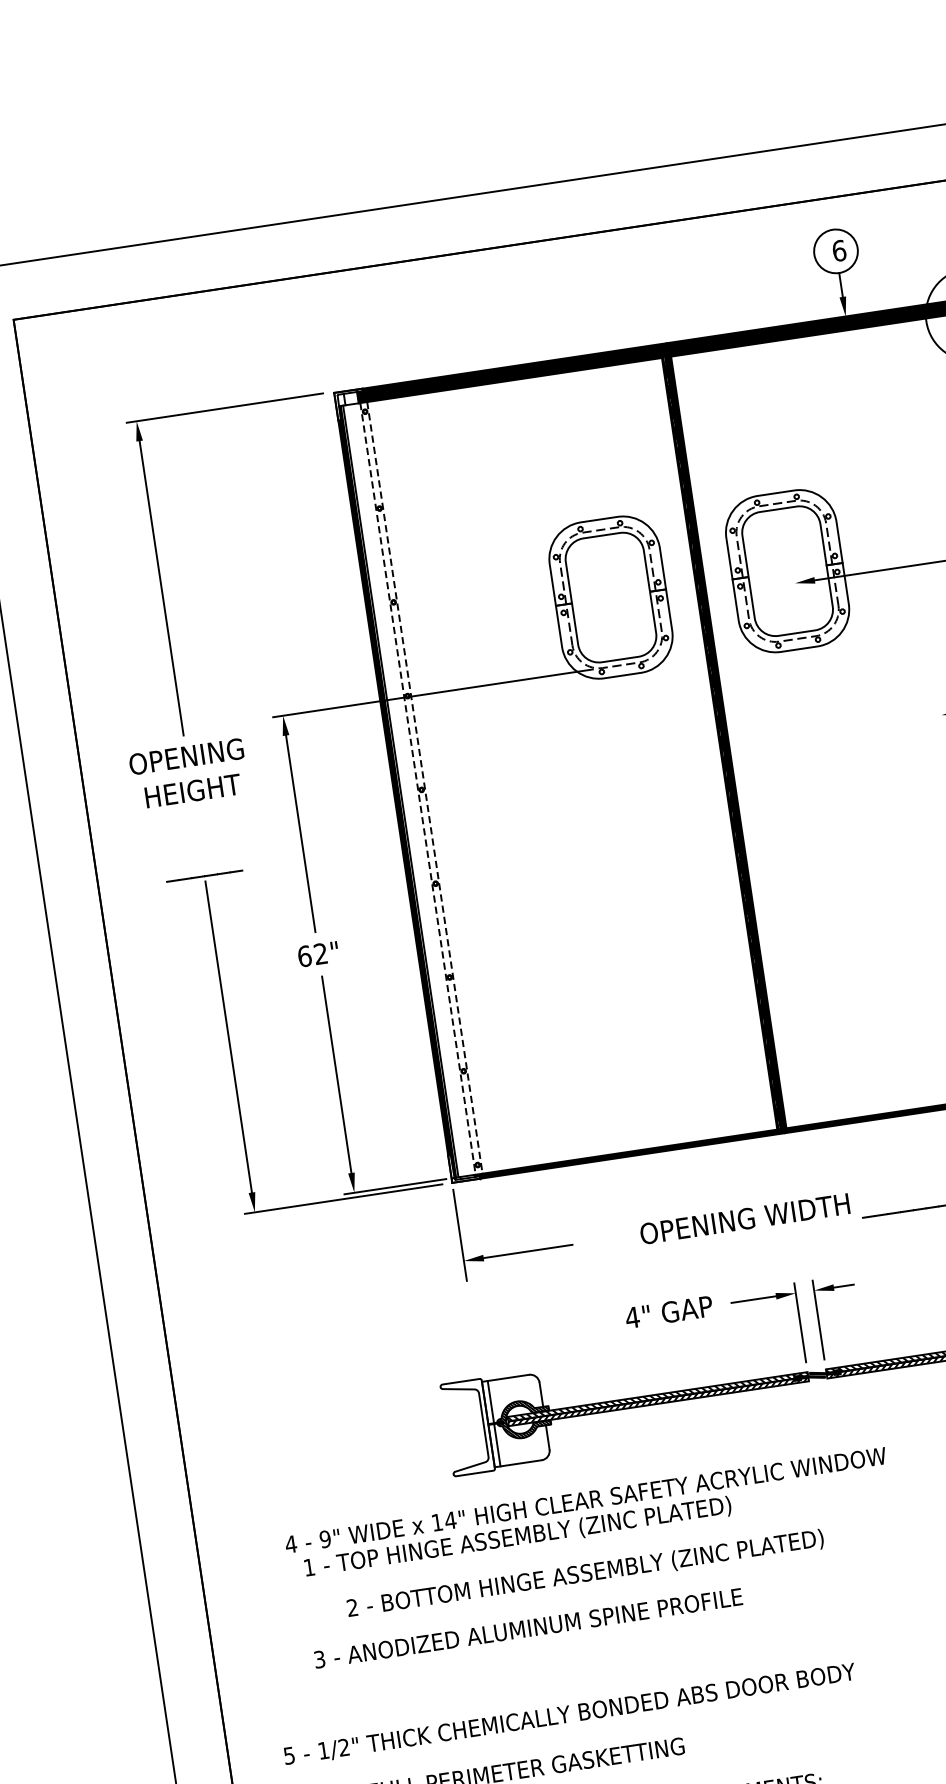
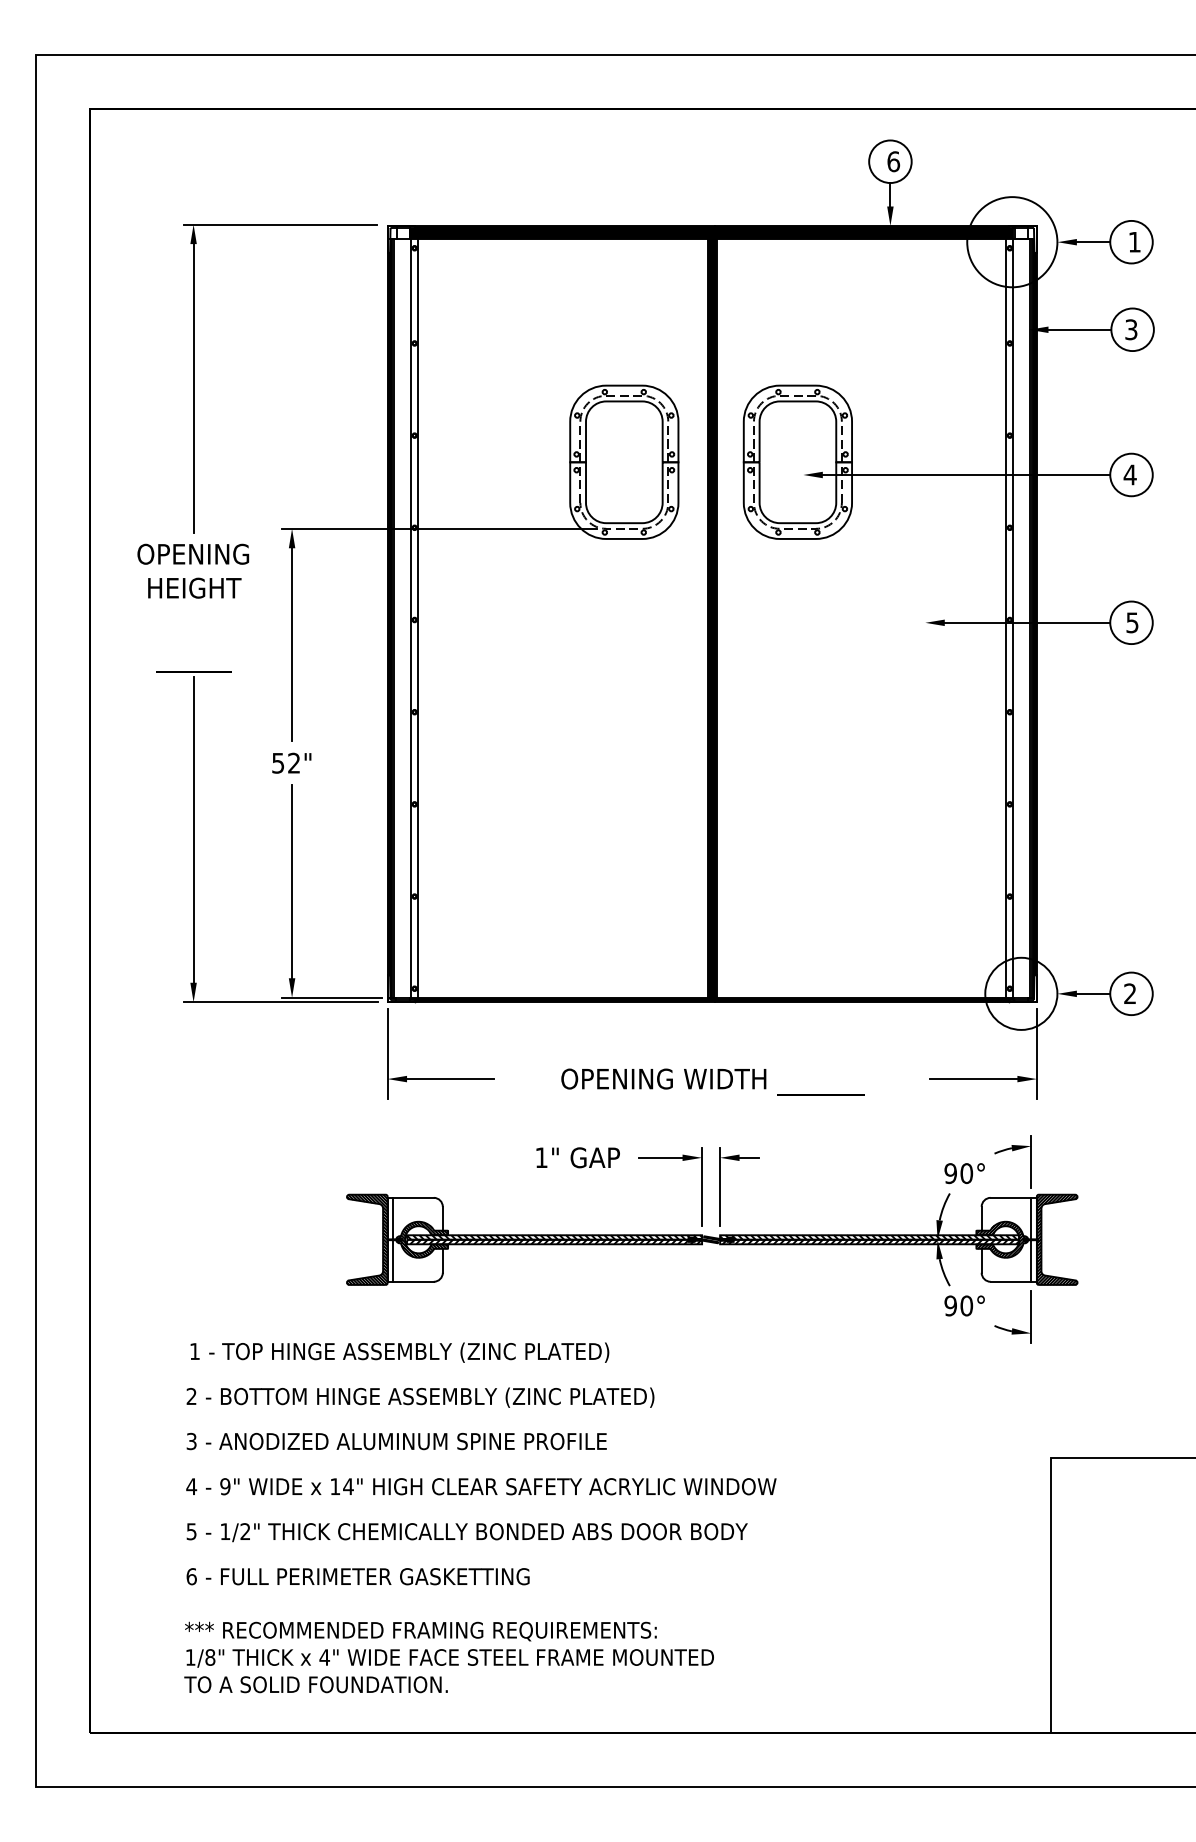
line: (425, 788) -> (418, 619), dashed -> solid
line: (418, 789) -> (411, 619), dashed -> solid
text: (304, 955) -> (278, 762), 62" -> 52"
text: (632, 1317) -> (541, 1157), 4" -> 1"
hatch: (467, 1427) -> (367, 1239), added
text: (585, 1500) -> (481, 1486), moved
text: (585, 1574) -> (420, 1397), moved
text: (569, 1714) -> (466, 1532), moved

